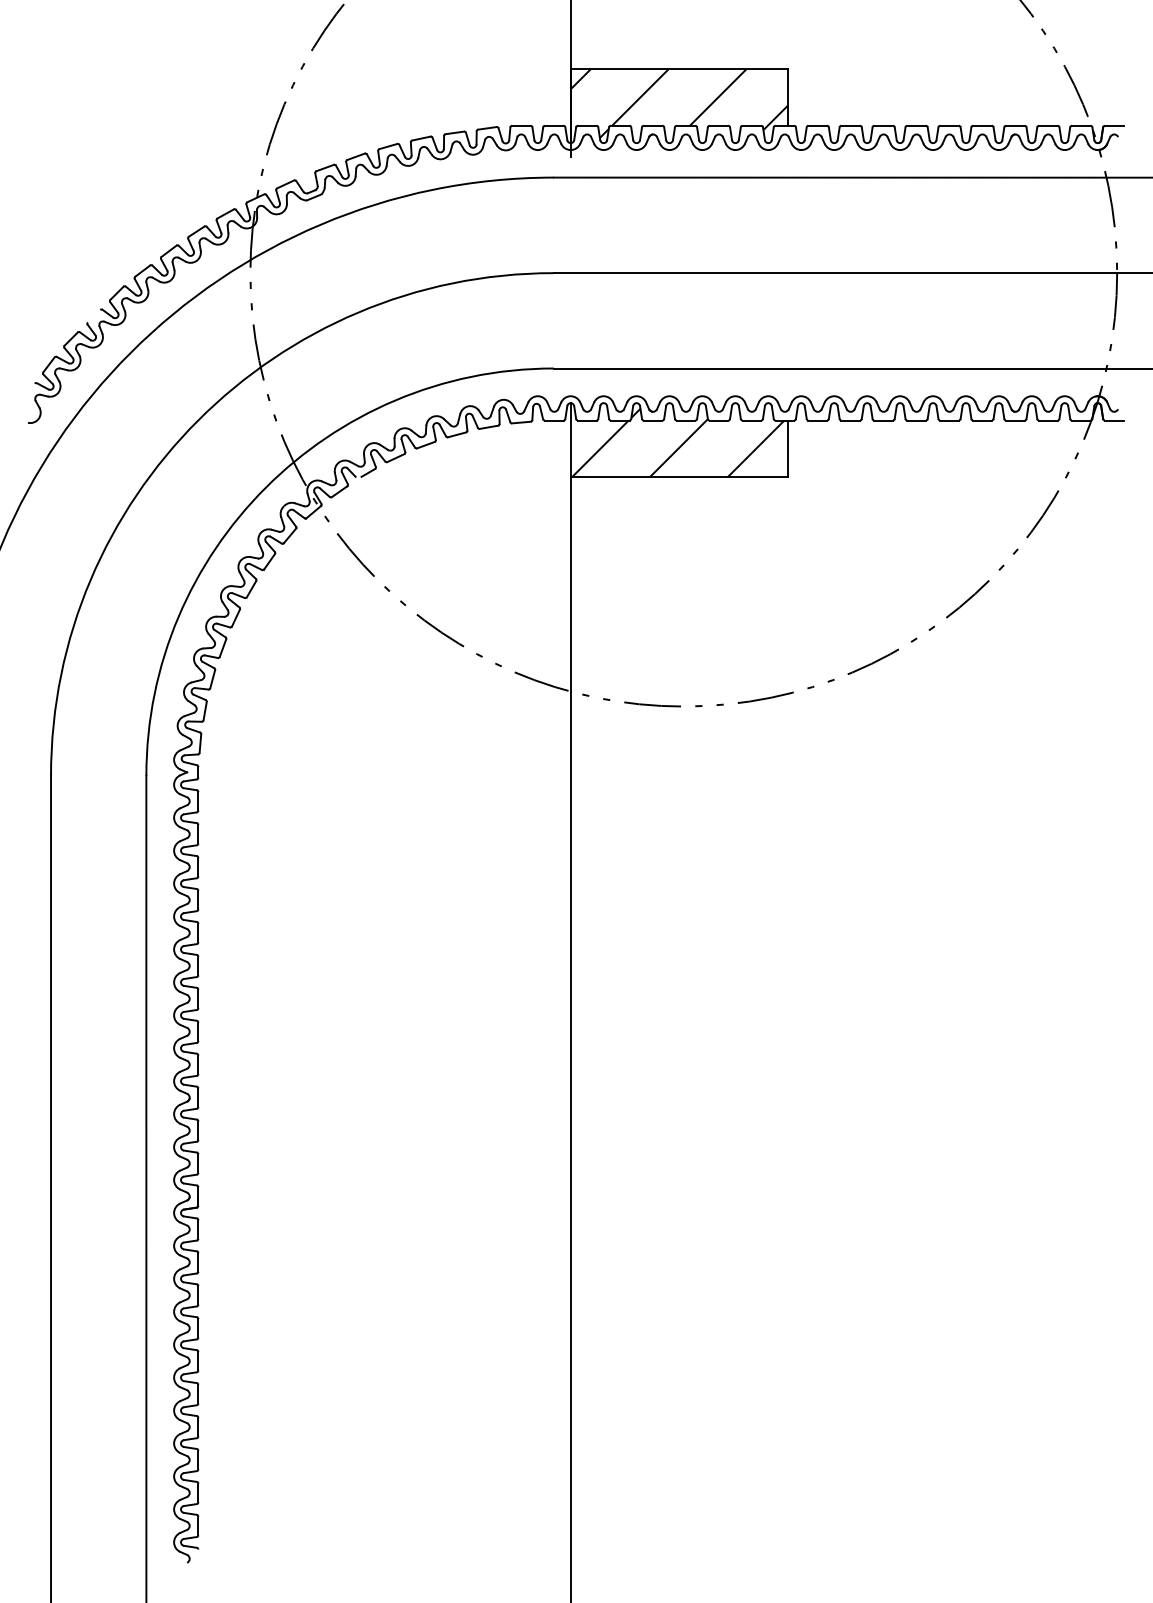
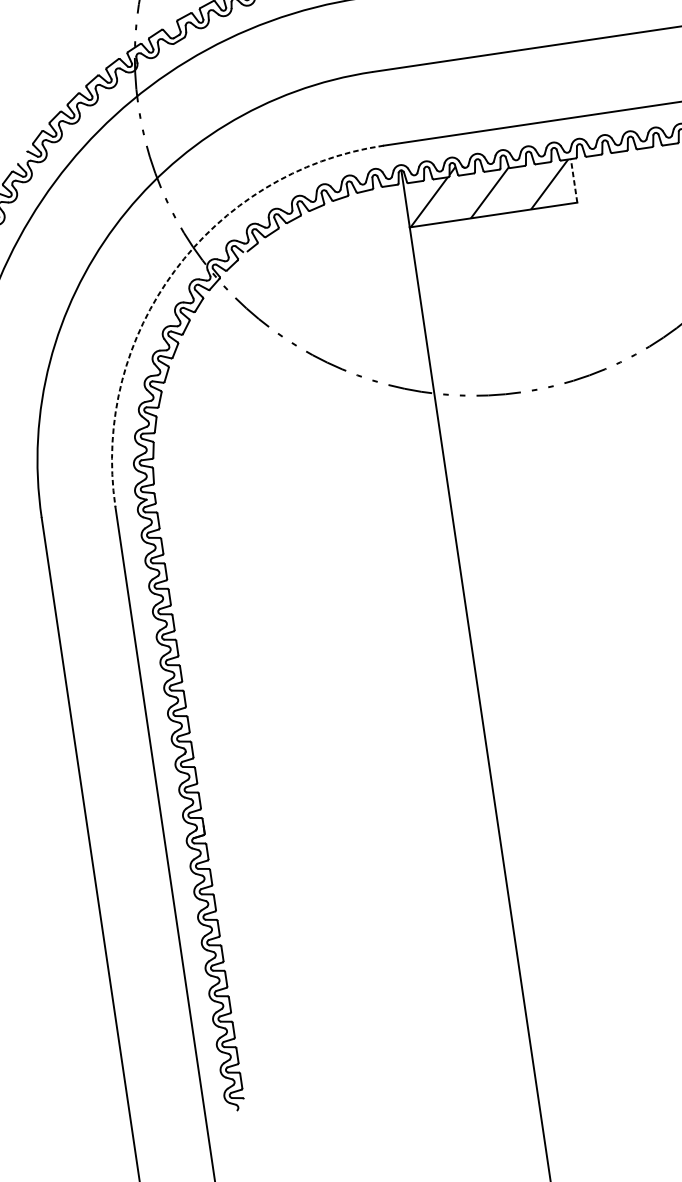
line: (787, 448) -> (573, 180), solid -> dashed
arc: (265, 487) -> (174, 270), solid -> dashed

